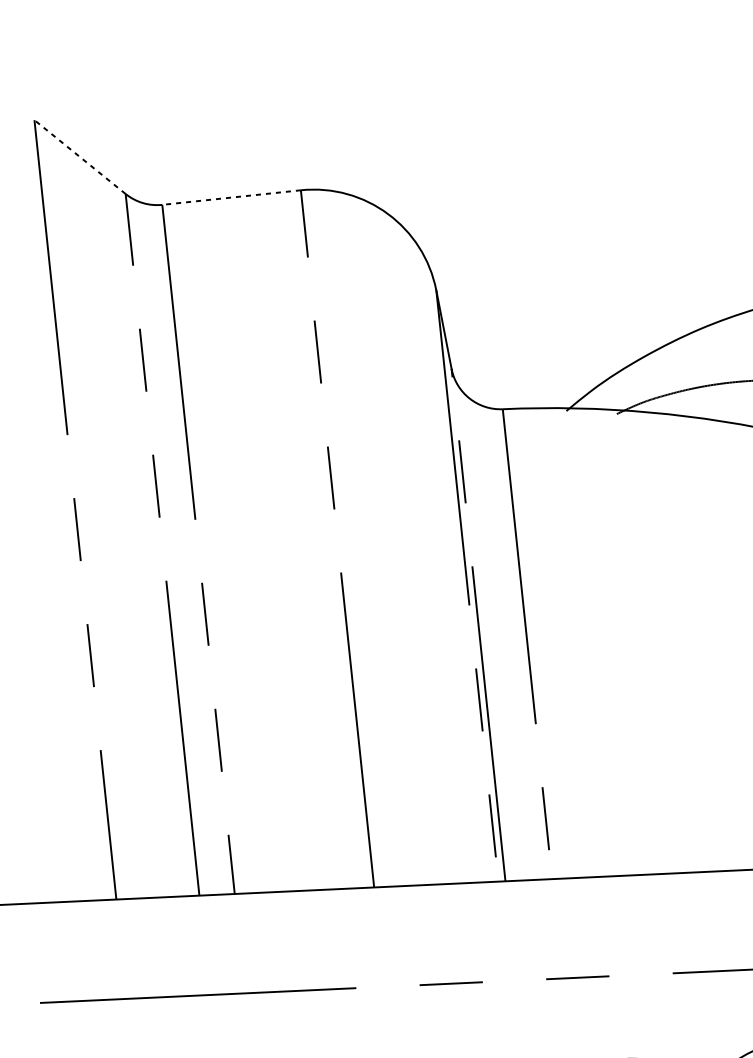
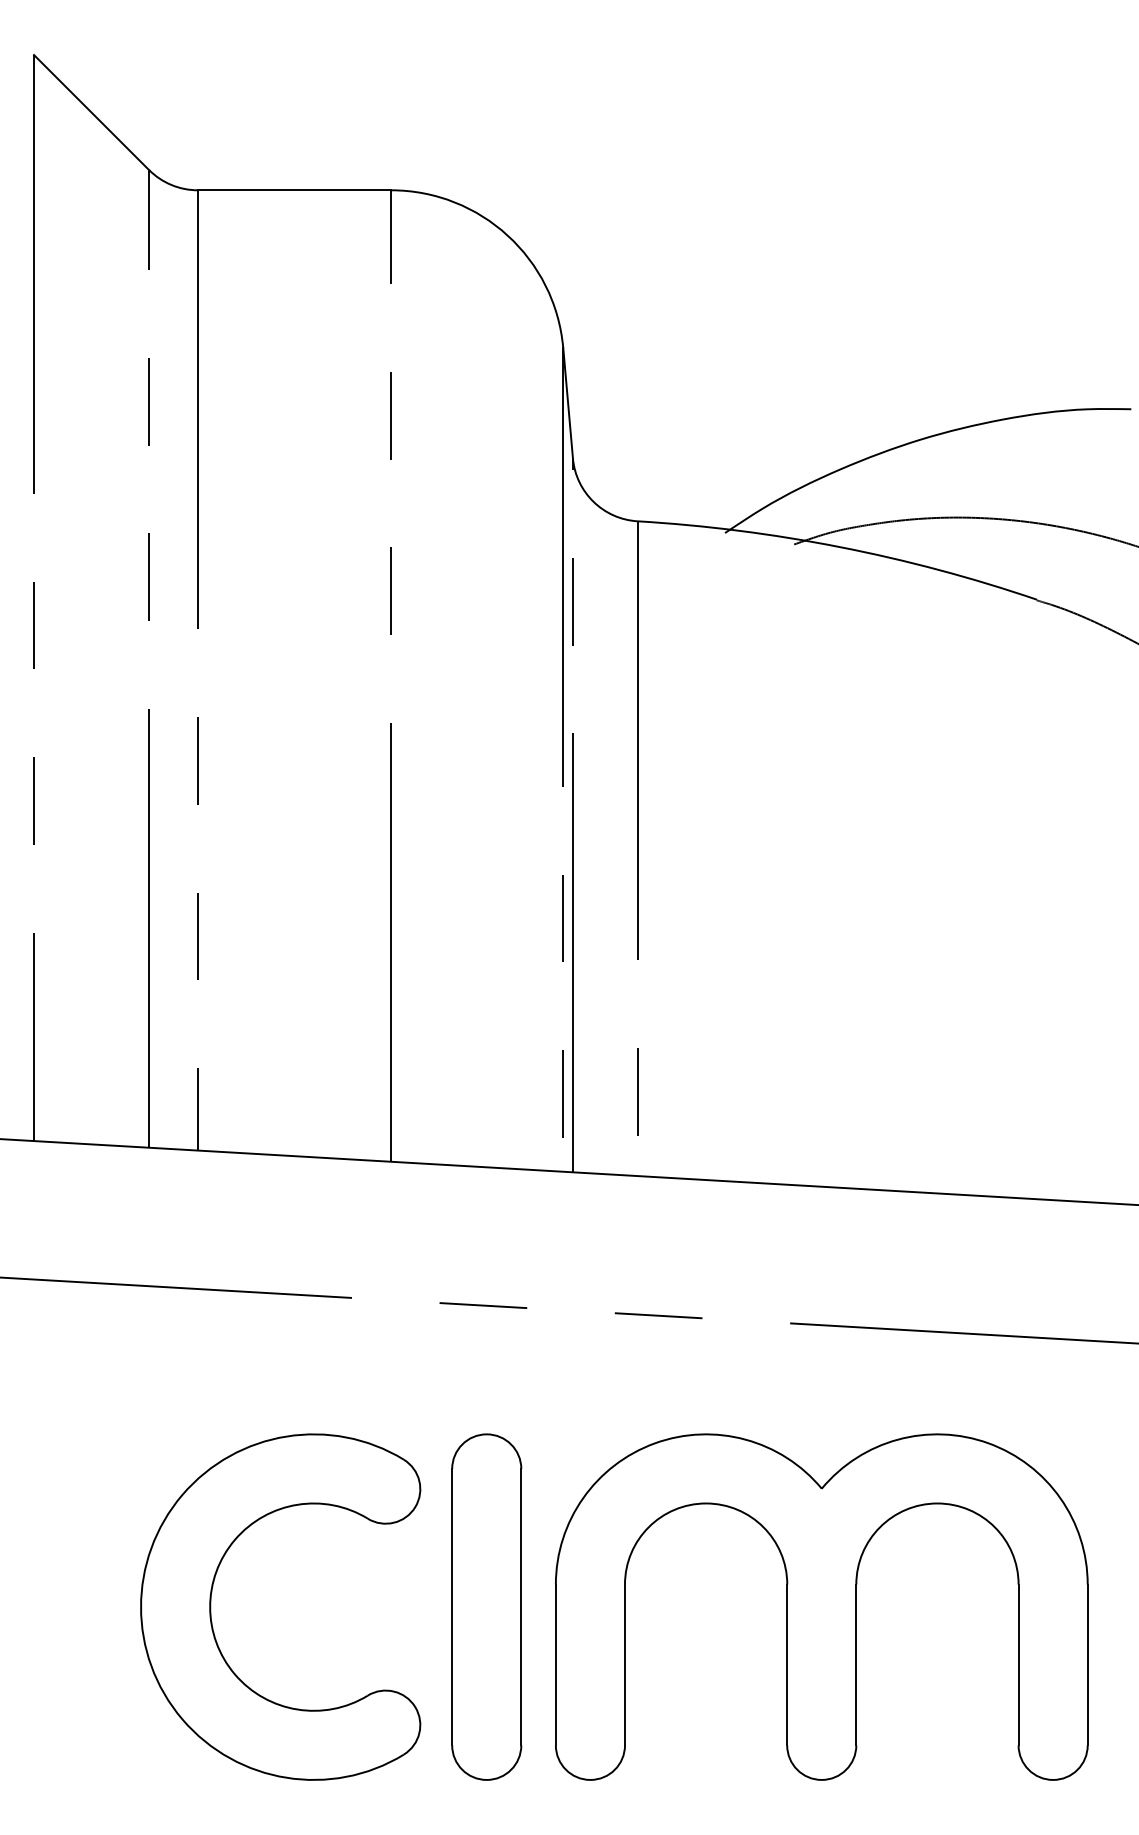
line: (80, 157) -> (91, 112), dashed -> solid
line: (231, 197) -> (294, 190), dashed -> solid

